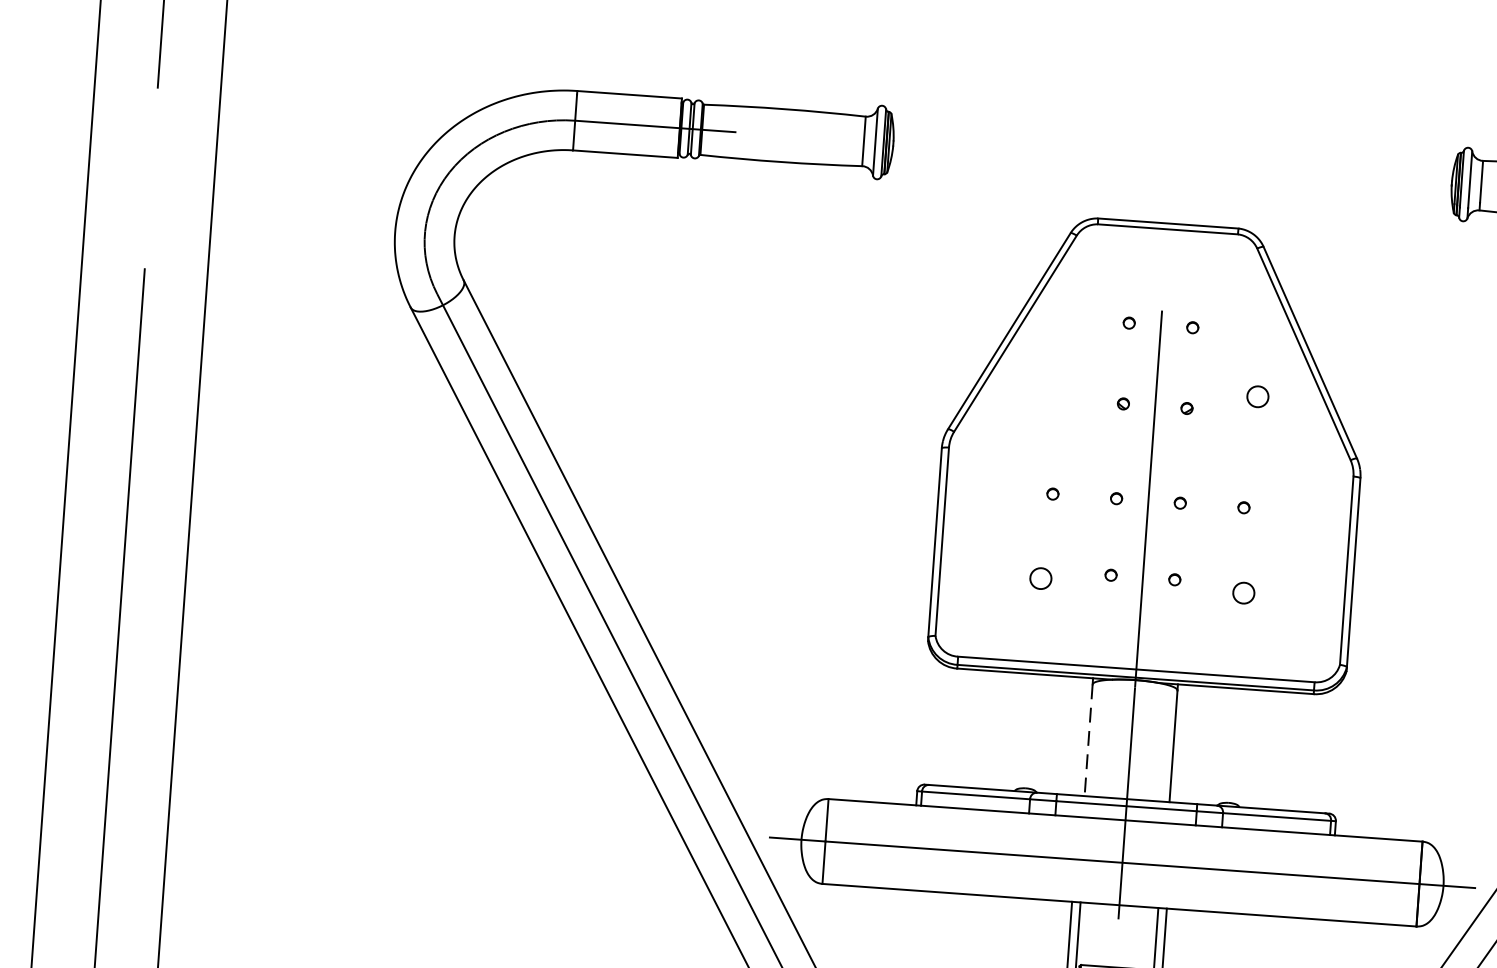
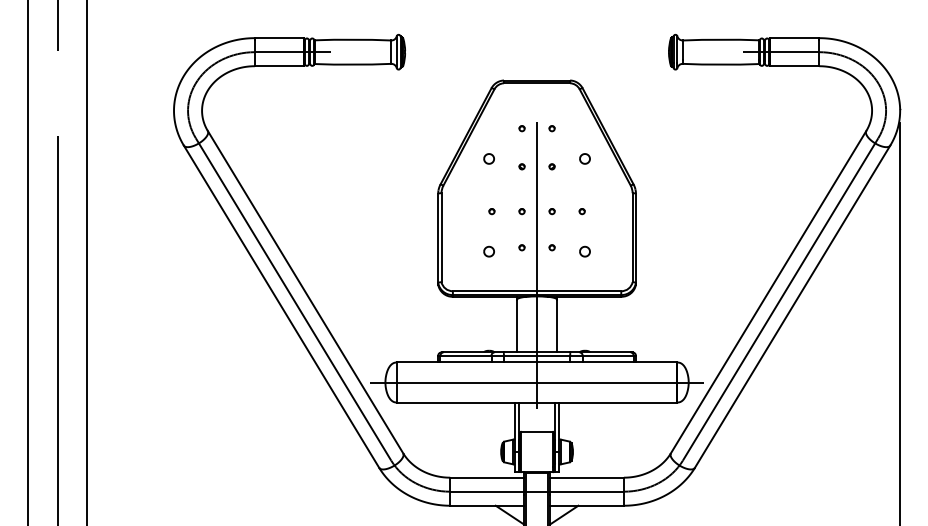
part: (1053, 381) -> (488, 158), added
line: (1089, 741) -> (517, 326), dashed -> solid

